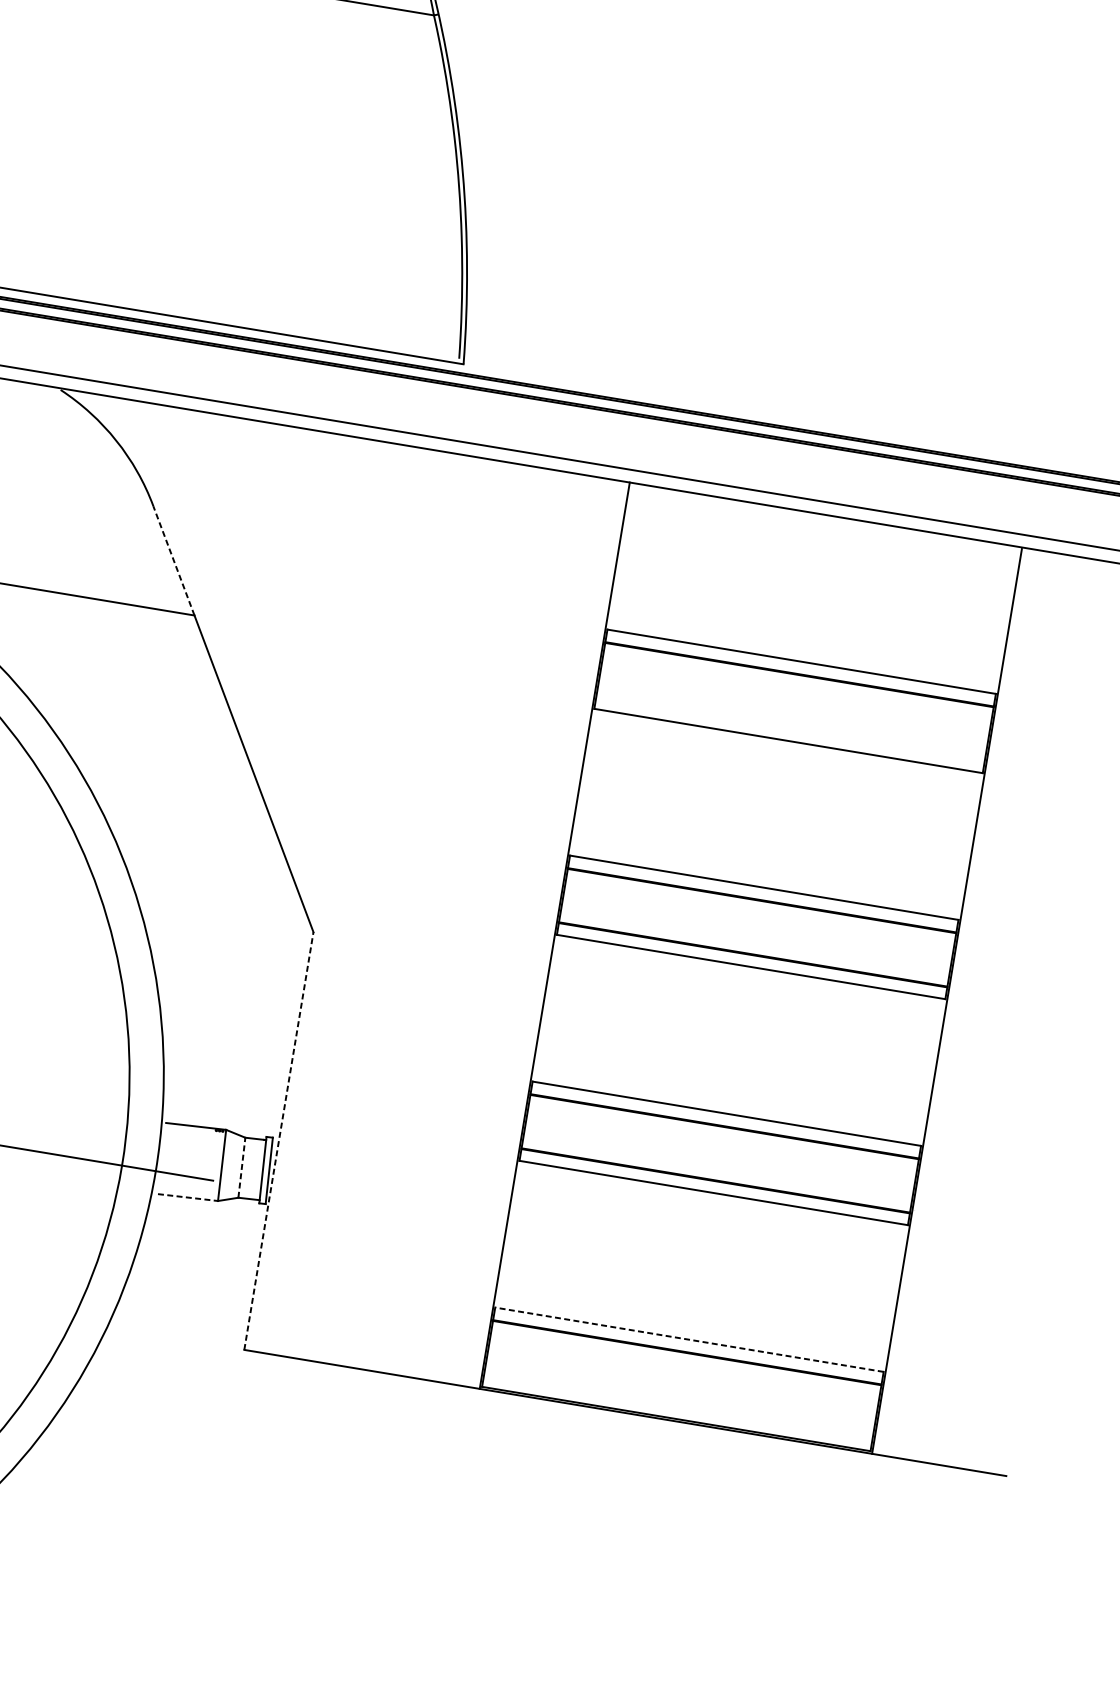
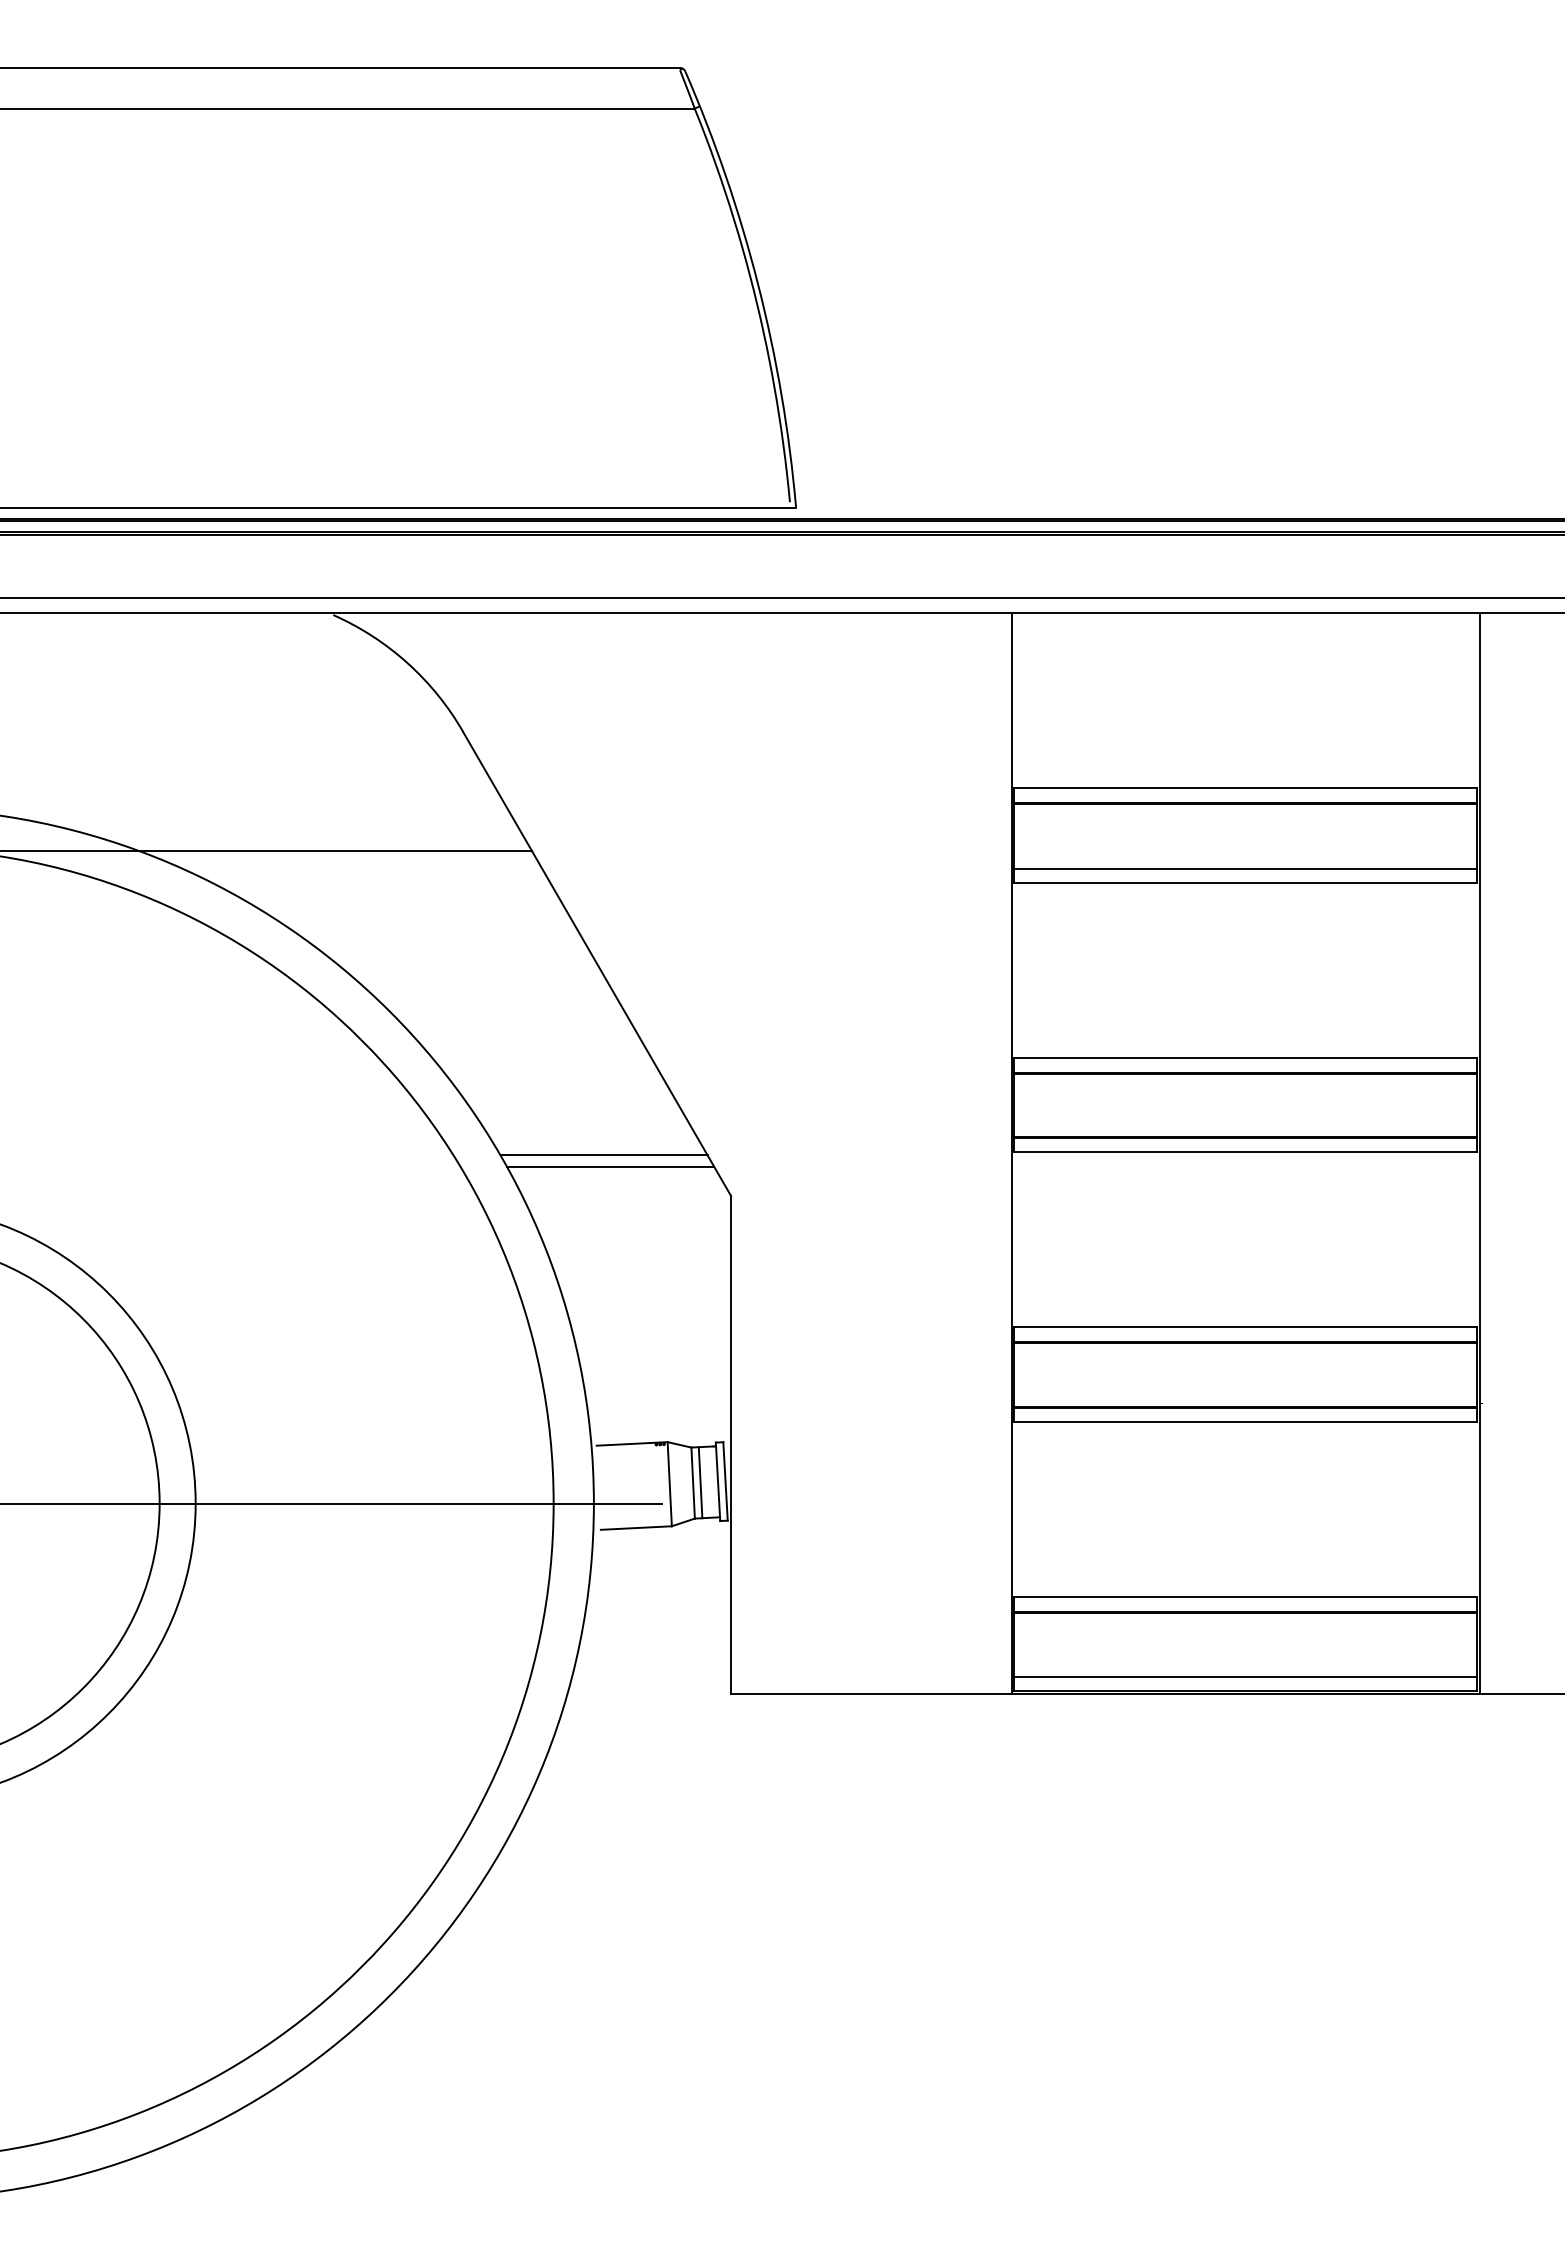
line: (173, 560) -> (497, 791), dashed -> solid
line: (790, 729) -> (1245, 868), added
line: (212, 880) -> (603, 1155), added
line: (216, 890) -> (610, 1166), added
line: (279, 1140) -> (731, 1444), dashed -> solid
line: (242, 1168) -> (693, 1483), dashed -> solid
line: (248, 1168) -> (700, 1482), added
line: (188, 1197) -> (636, 1528), dashed -> solid
line: (689, 1339) -> (1245, 1596), dashed -> solid
line: (678, 1407) -> (1245, 1677), added

